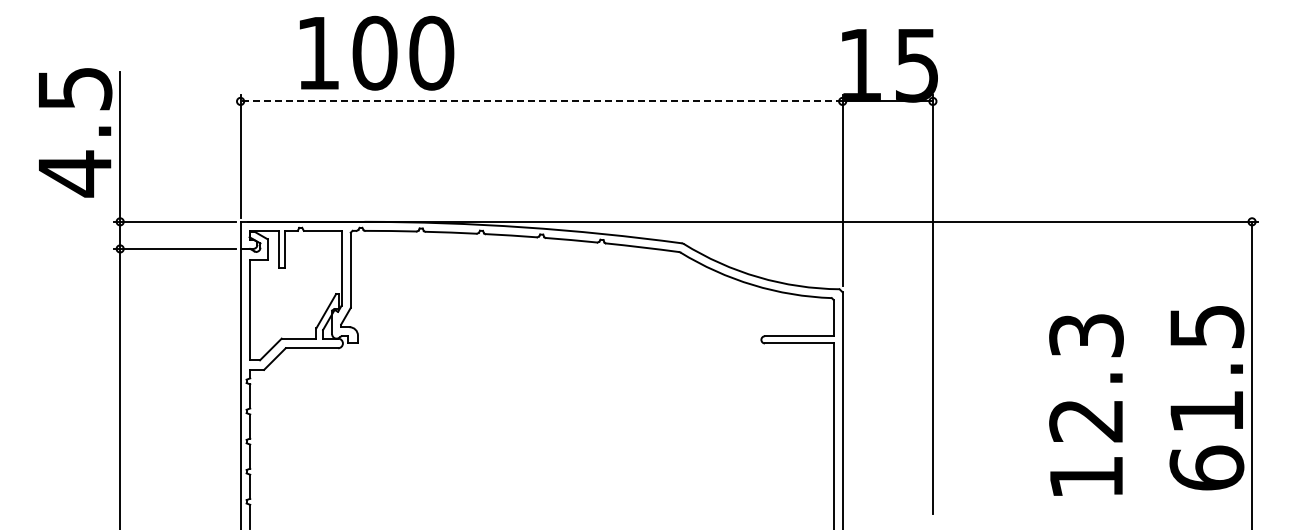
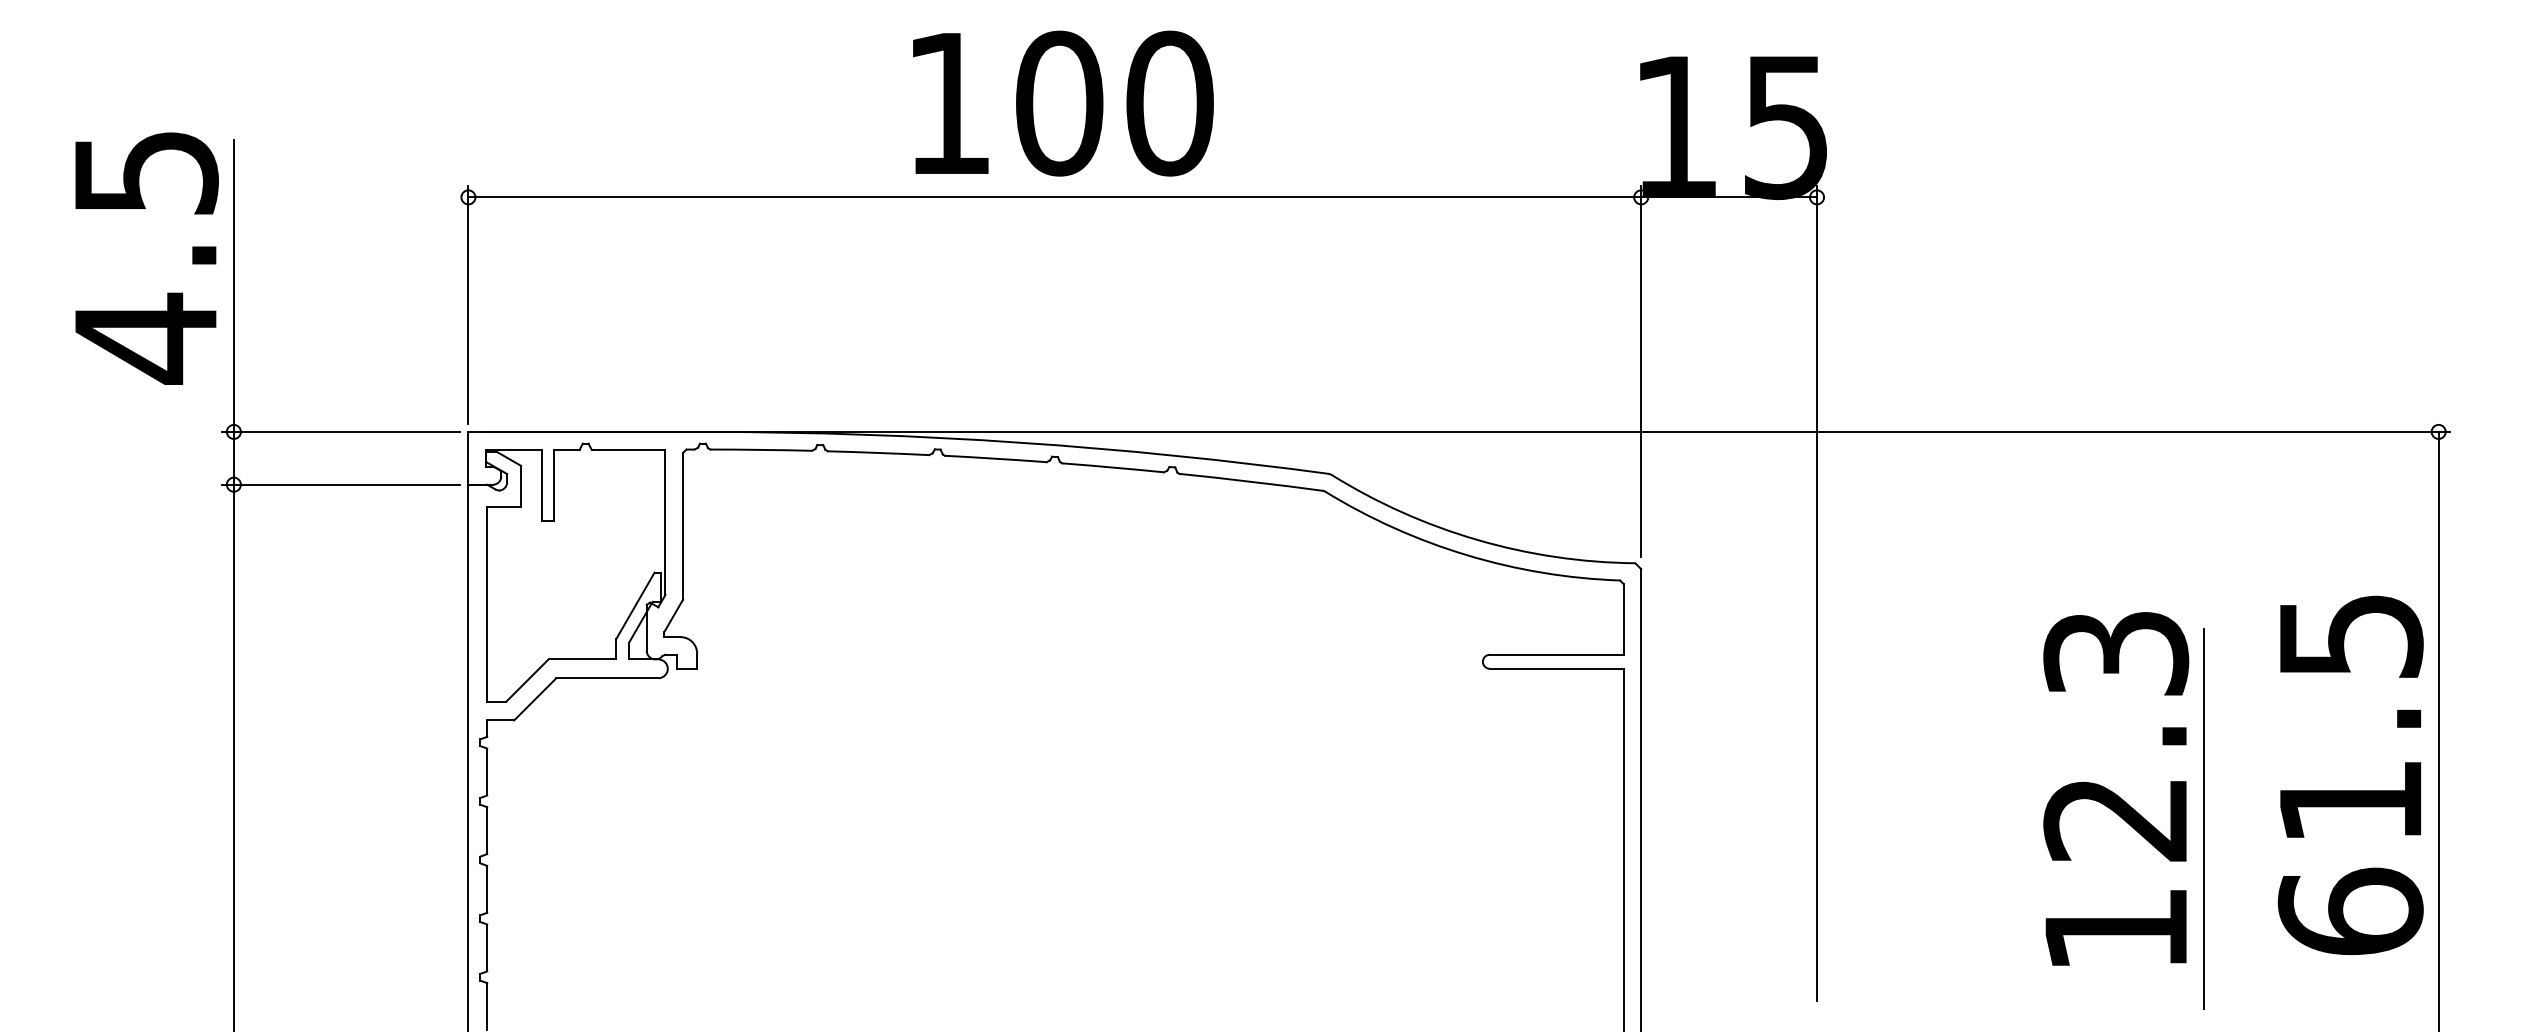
text: (376, 52) -> (1062, 102), moved
line: (541, 101) -> (1054, 197), dashed -> solid
line: (1131, 420) -> (2203, 818), added

